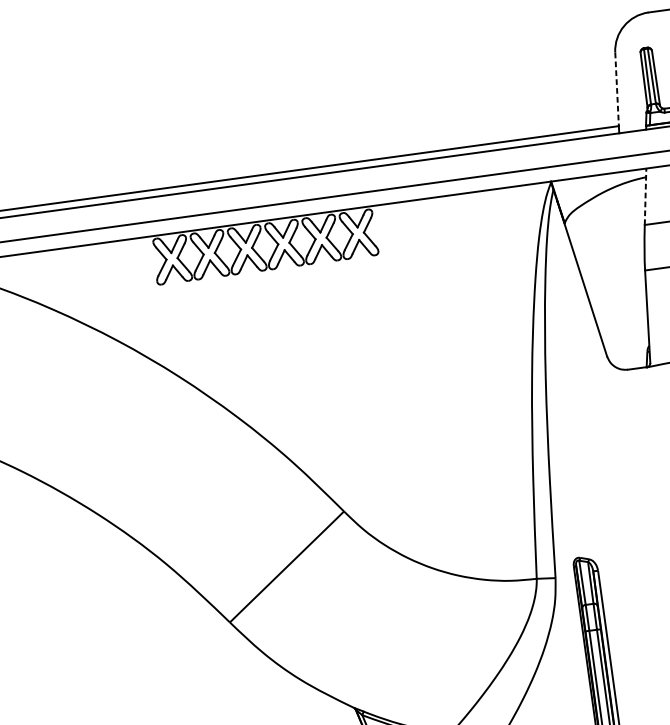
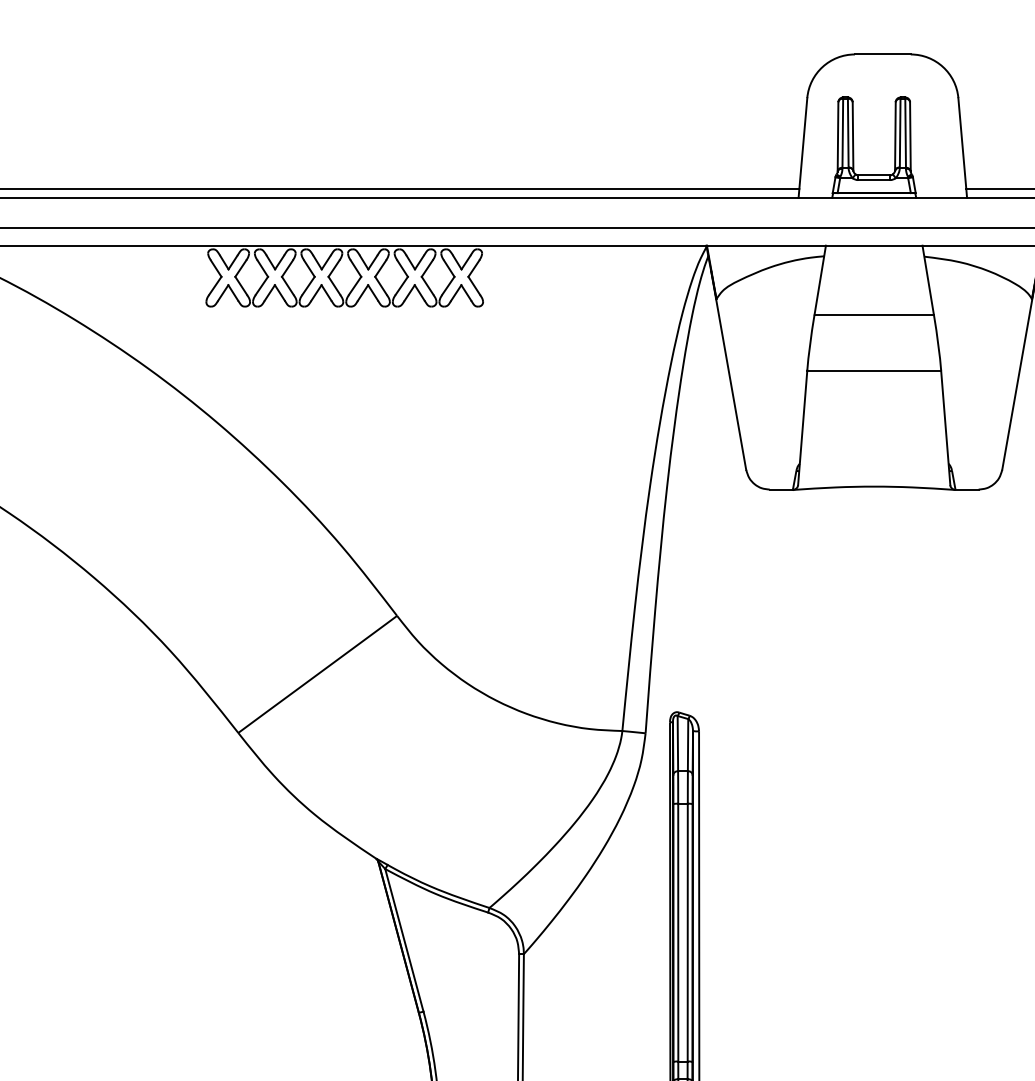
line: (617, 89) -> (803, 143), dashed -> solid
line: (645, 196) -> (820, 280), dashed -> solid

